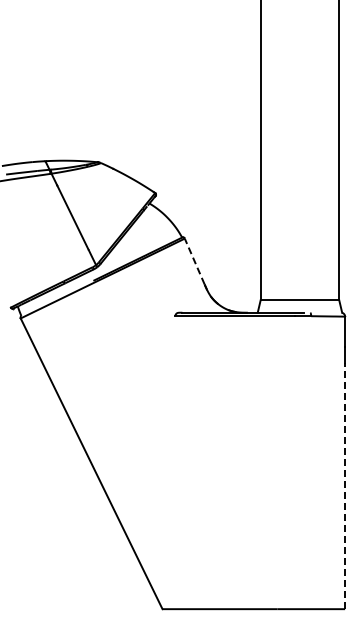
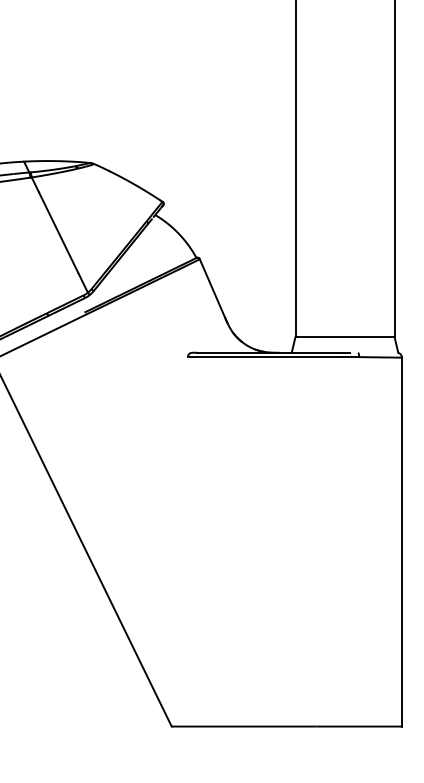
line: (194, 261) -> (212, 288), dashed -> solid
line: (345, 486) -> (402, 571), dashed -> solid

